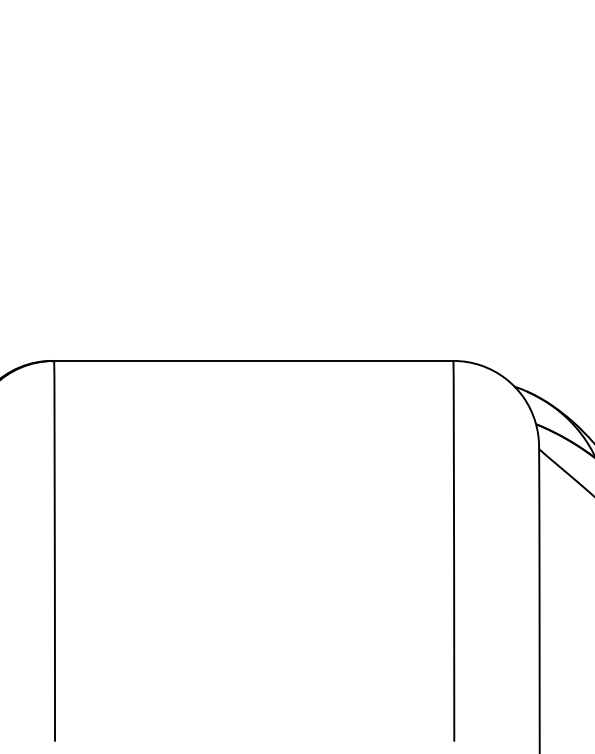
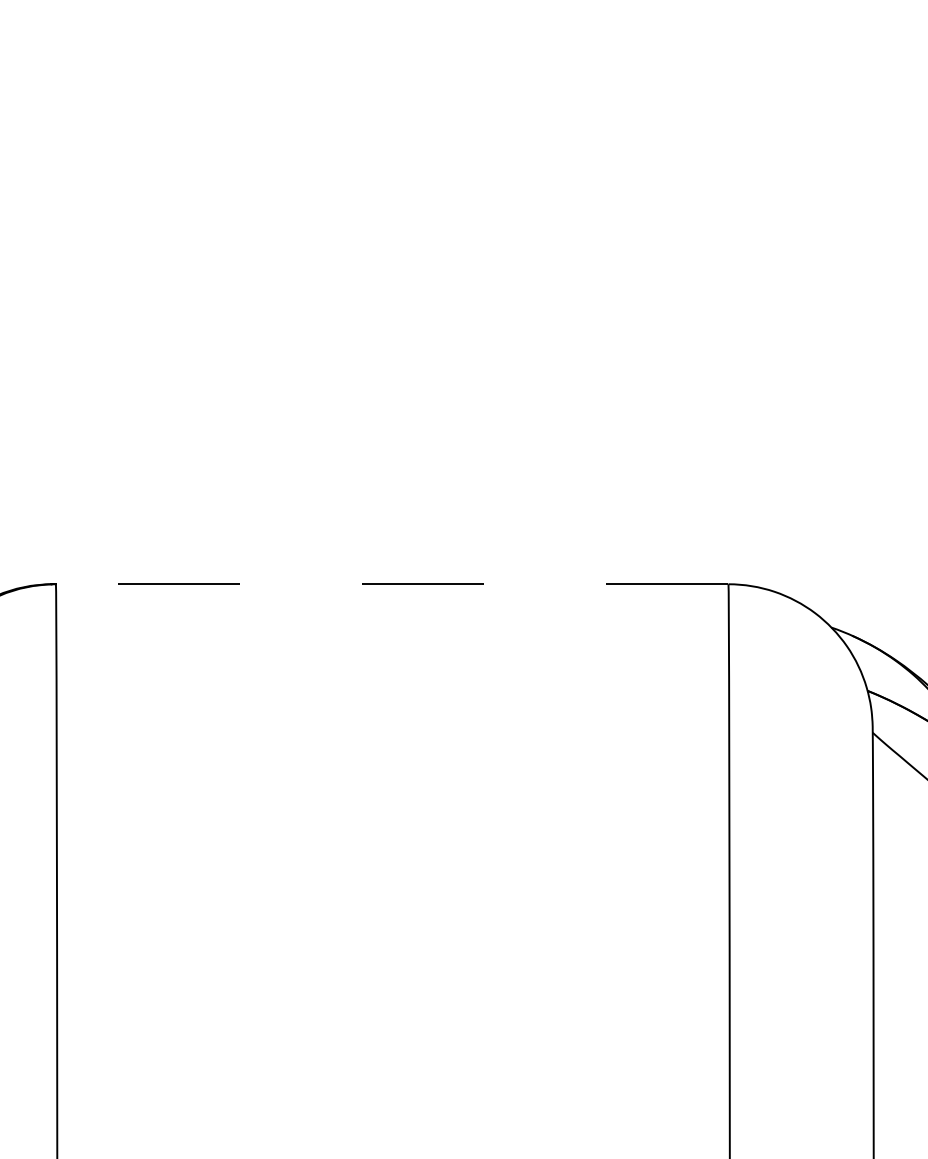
line: (253, 360) -> (391, 583), solid -> dashed

